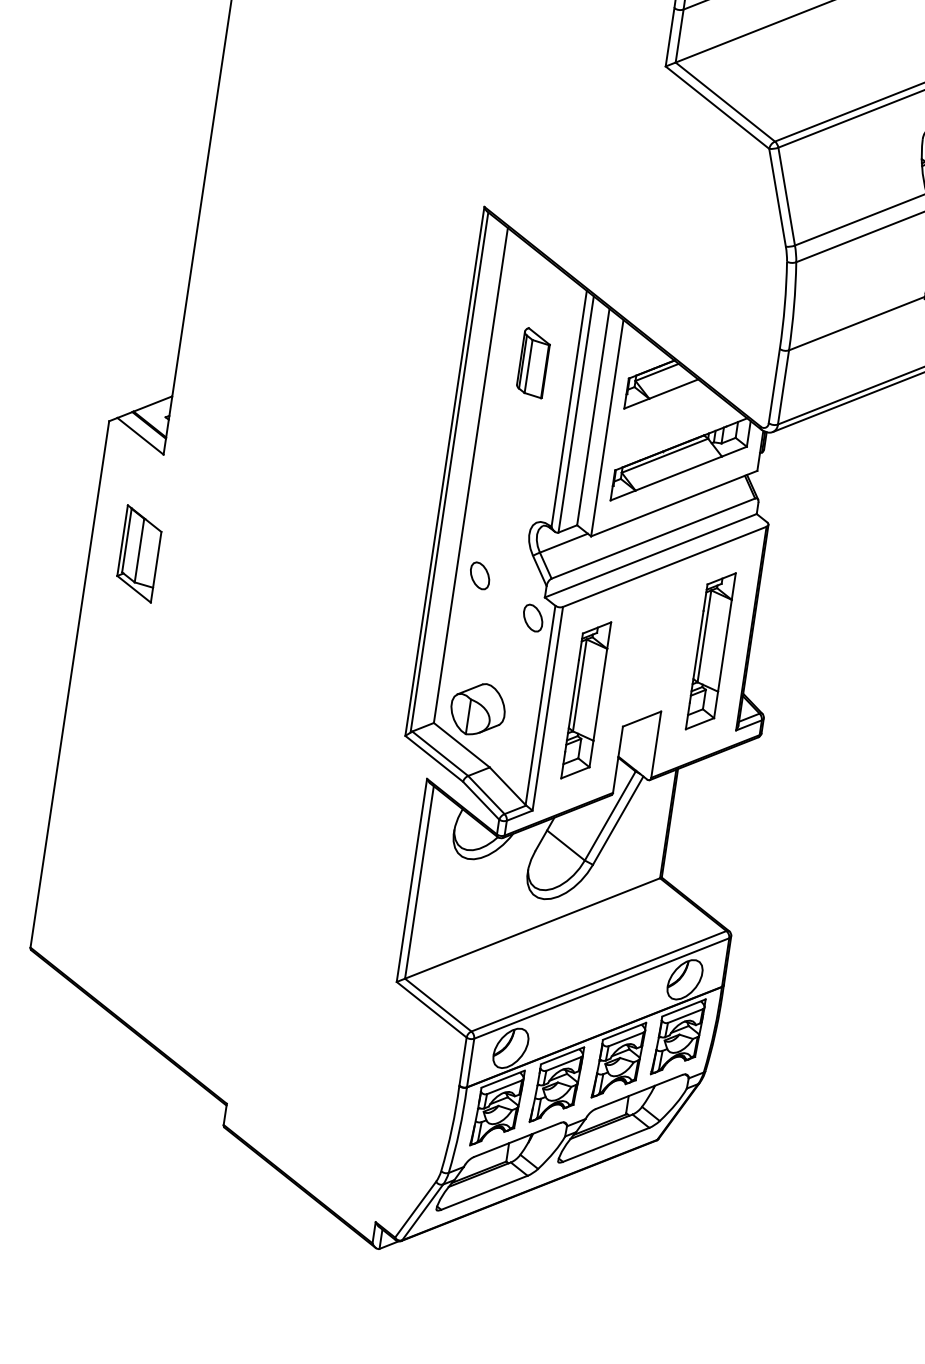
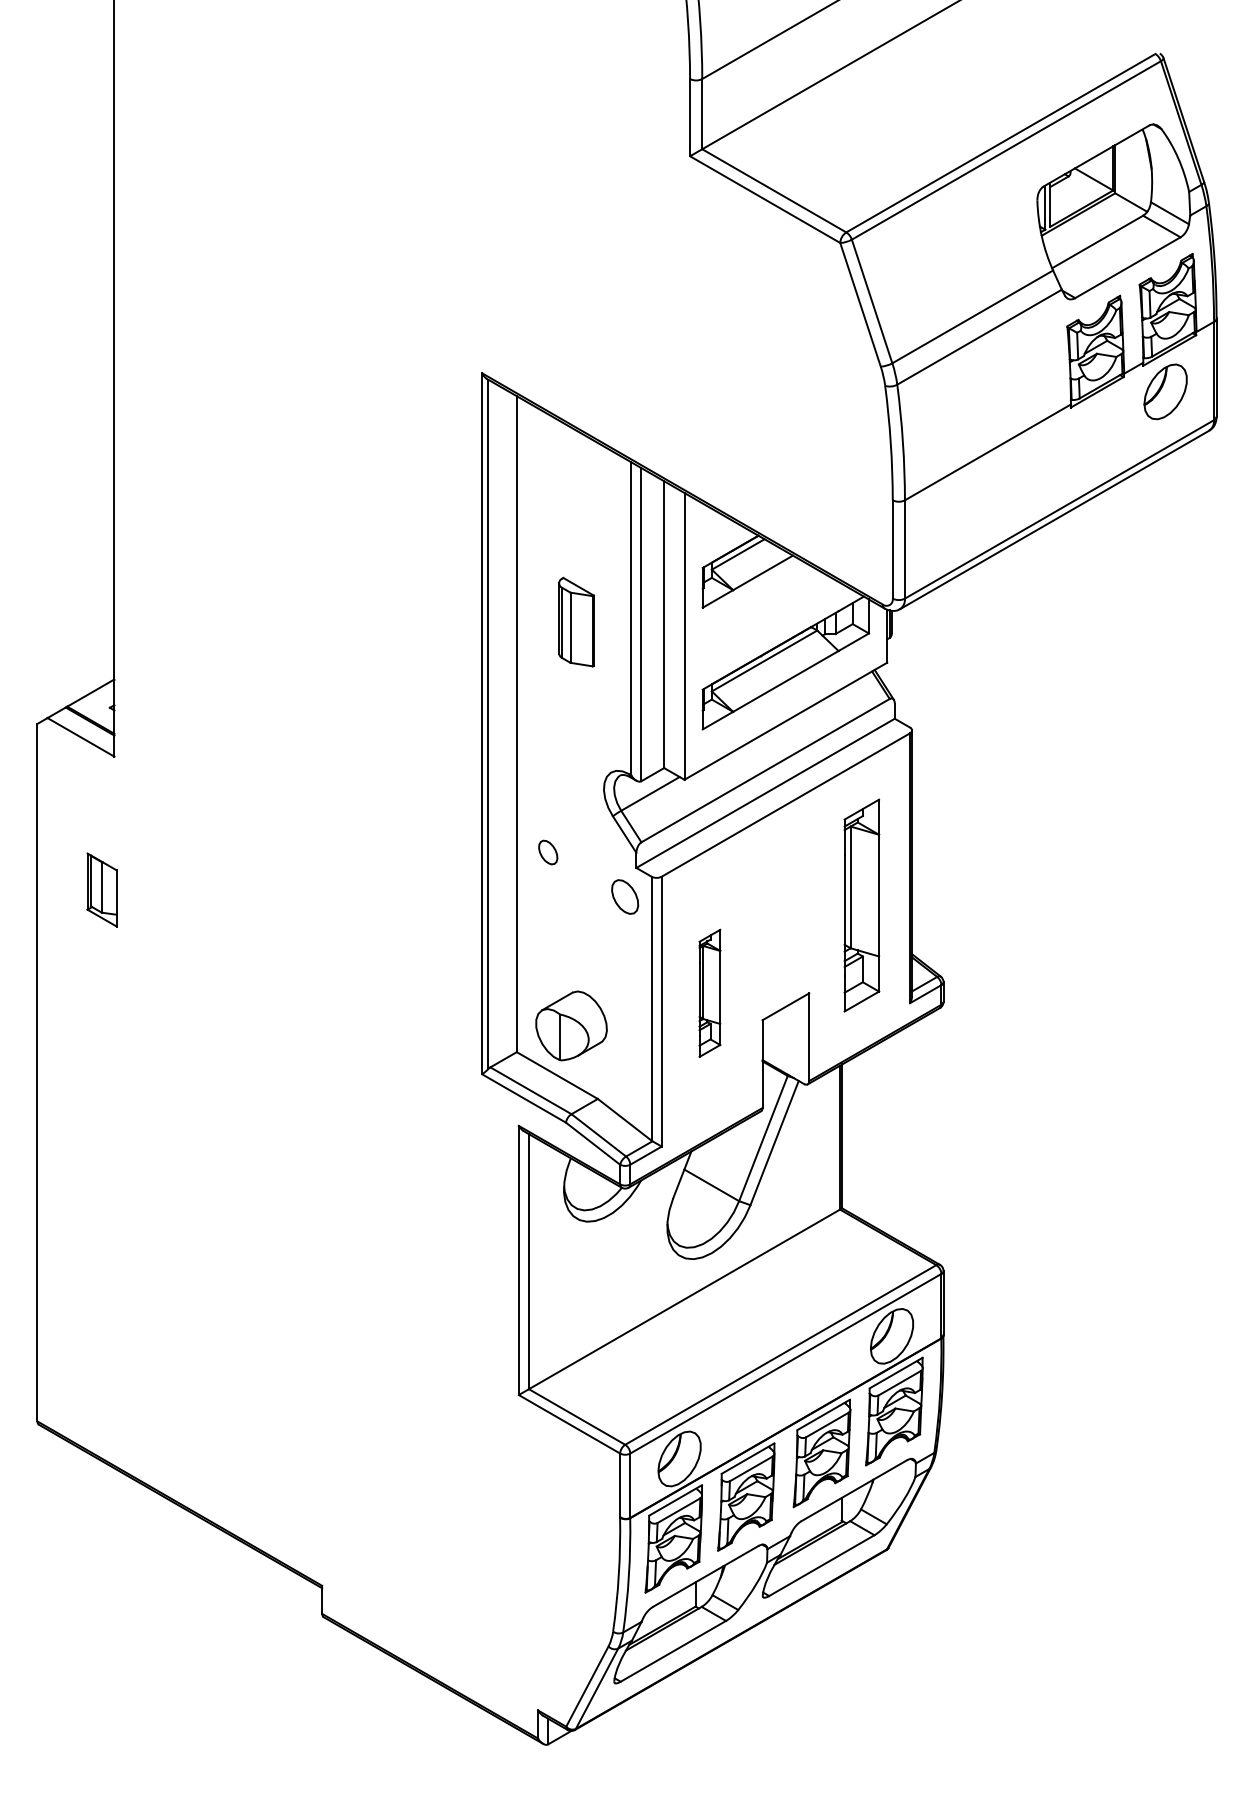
part: (533, 362) -> (576, 621), moved
part: (138, 553) -> (101, 889), size x0.6
part: (480, 575) -> (548, 852), size x0.7
part: (585, 700) -> (709, 993), size x0.6

